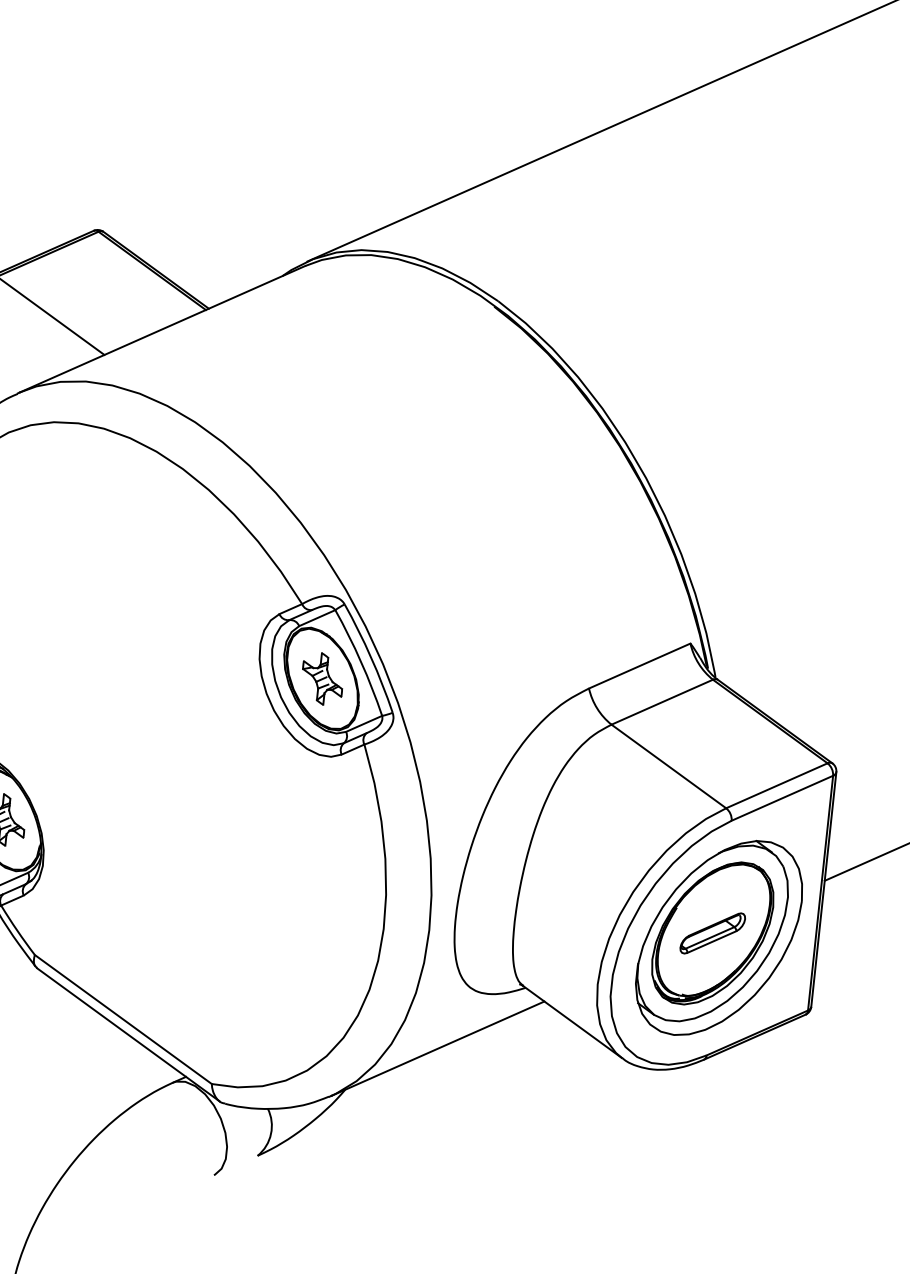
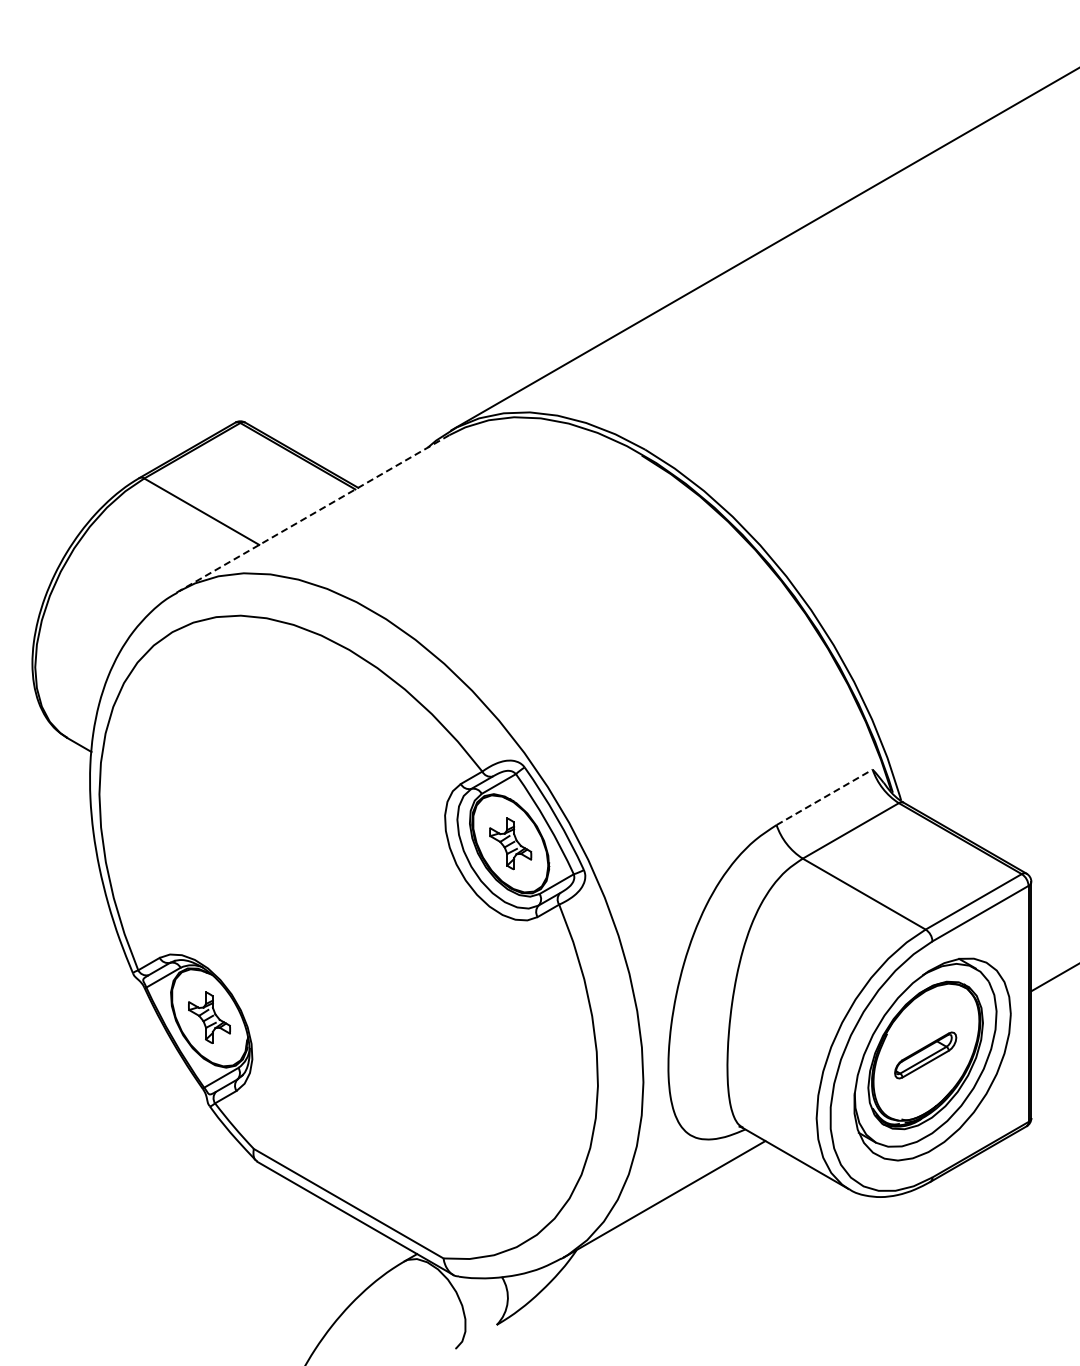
line: (161, 329) -> (313, 513), solid -> dashed
line: (640, 666) -> (825, 797), solid -> dashed

